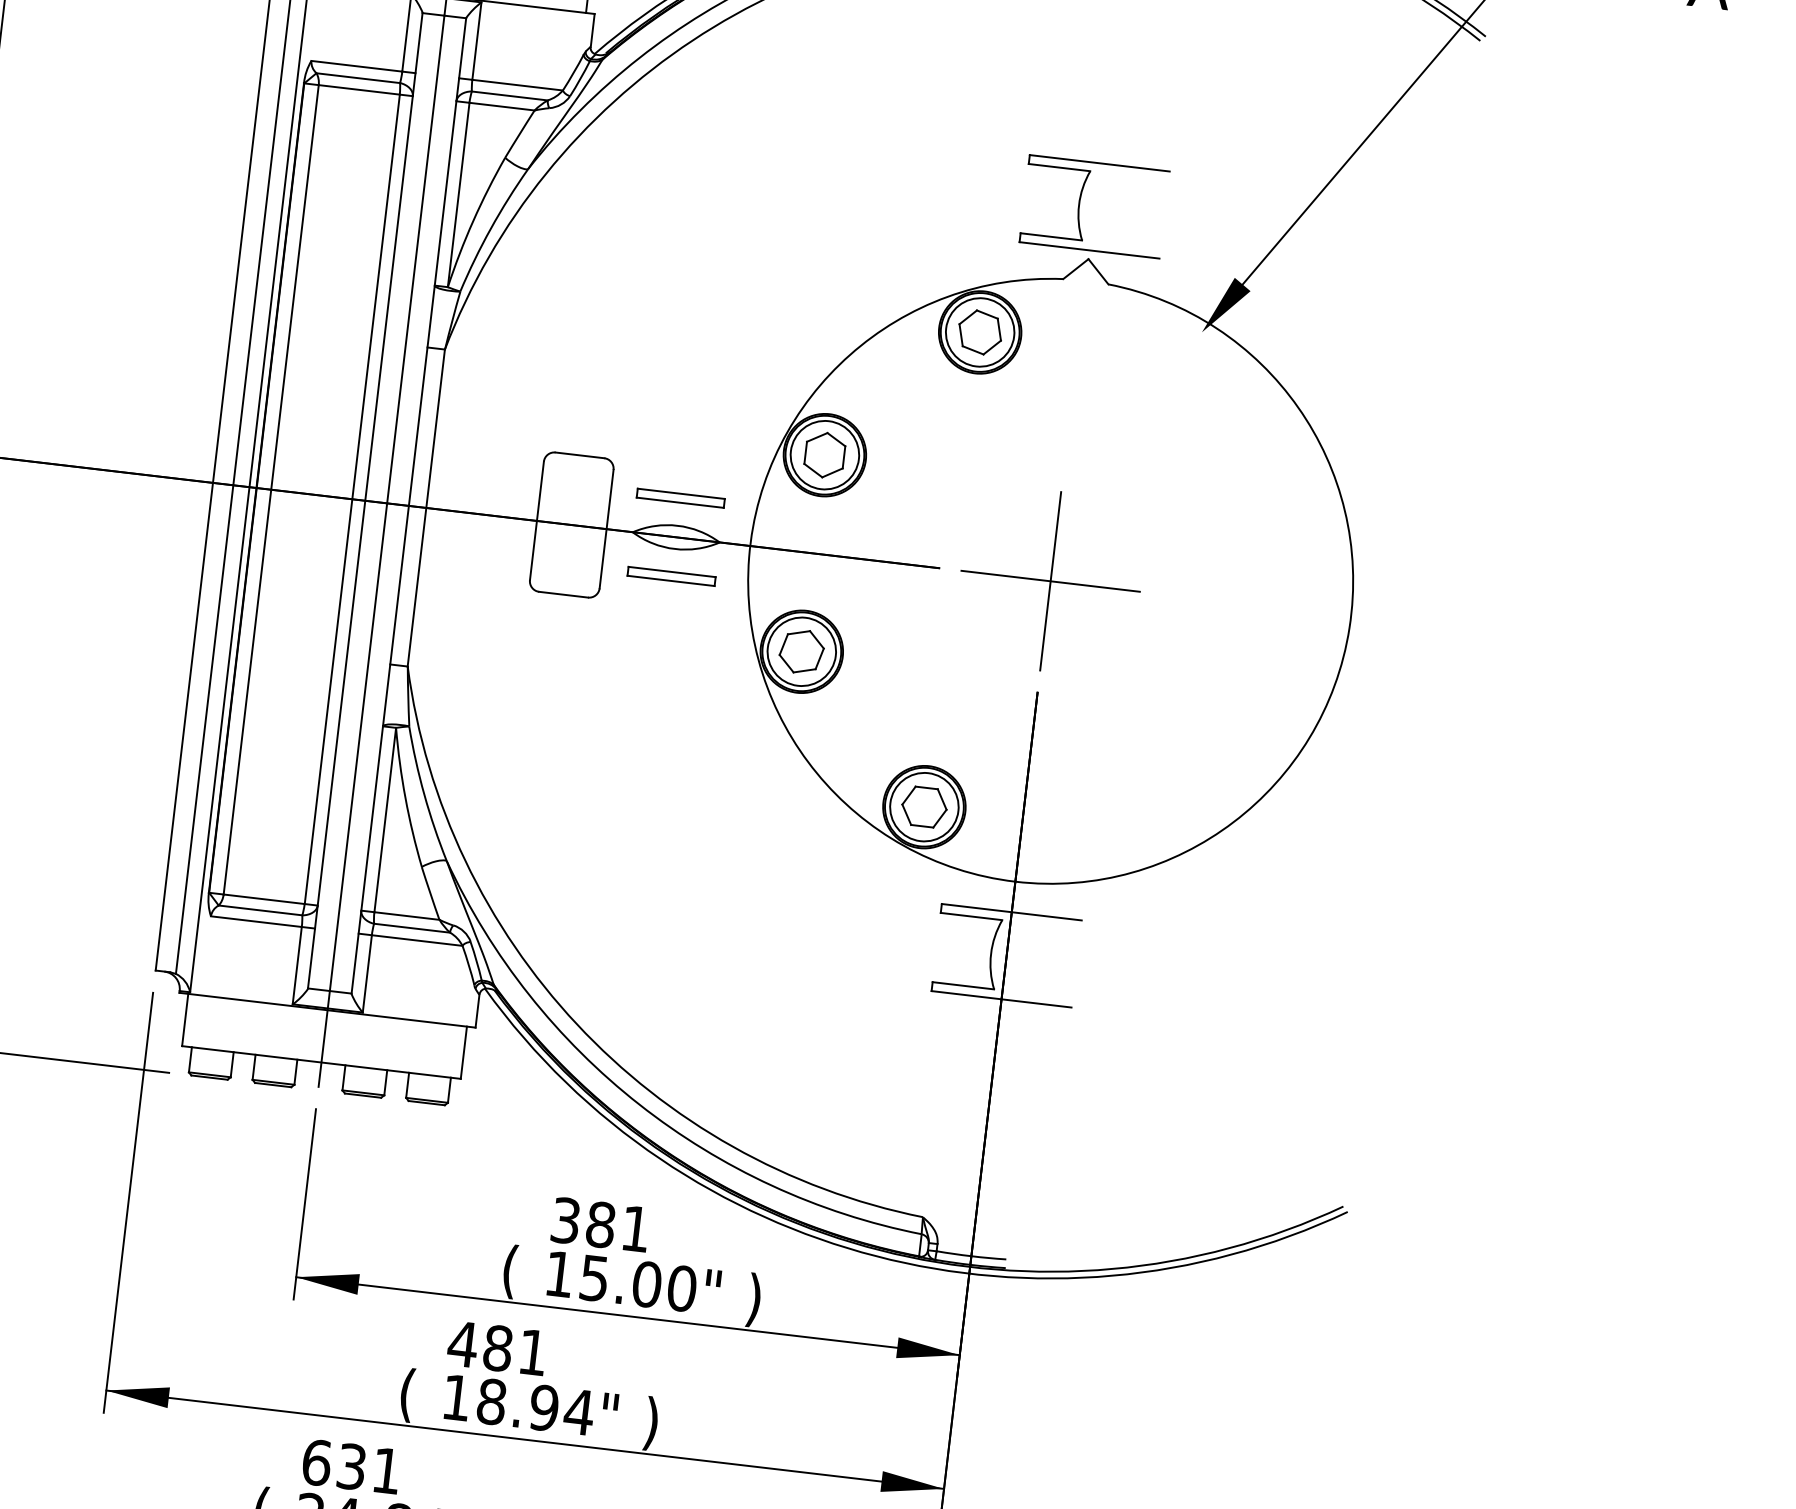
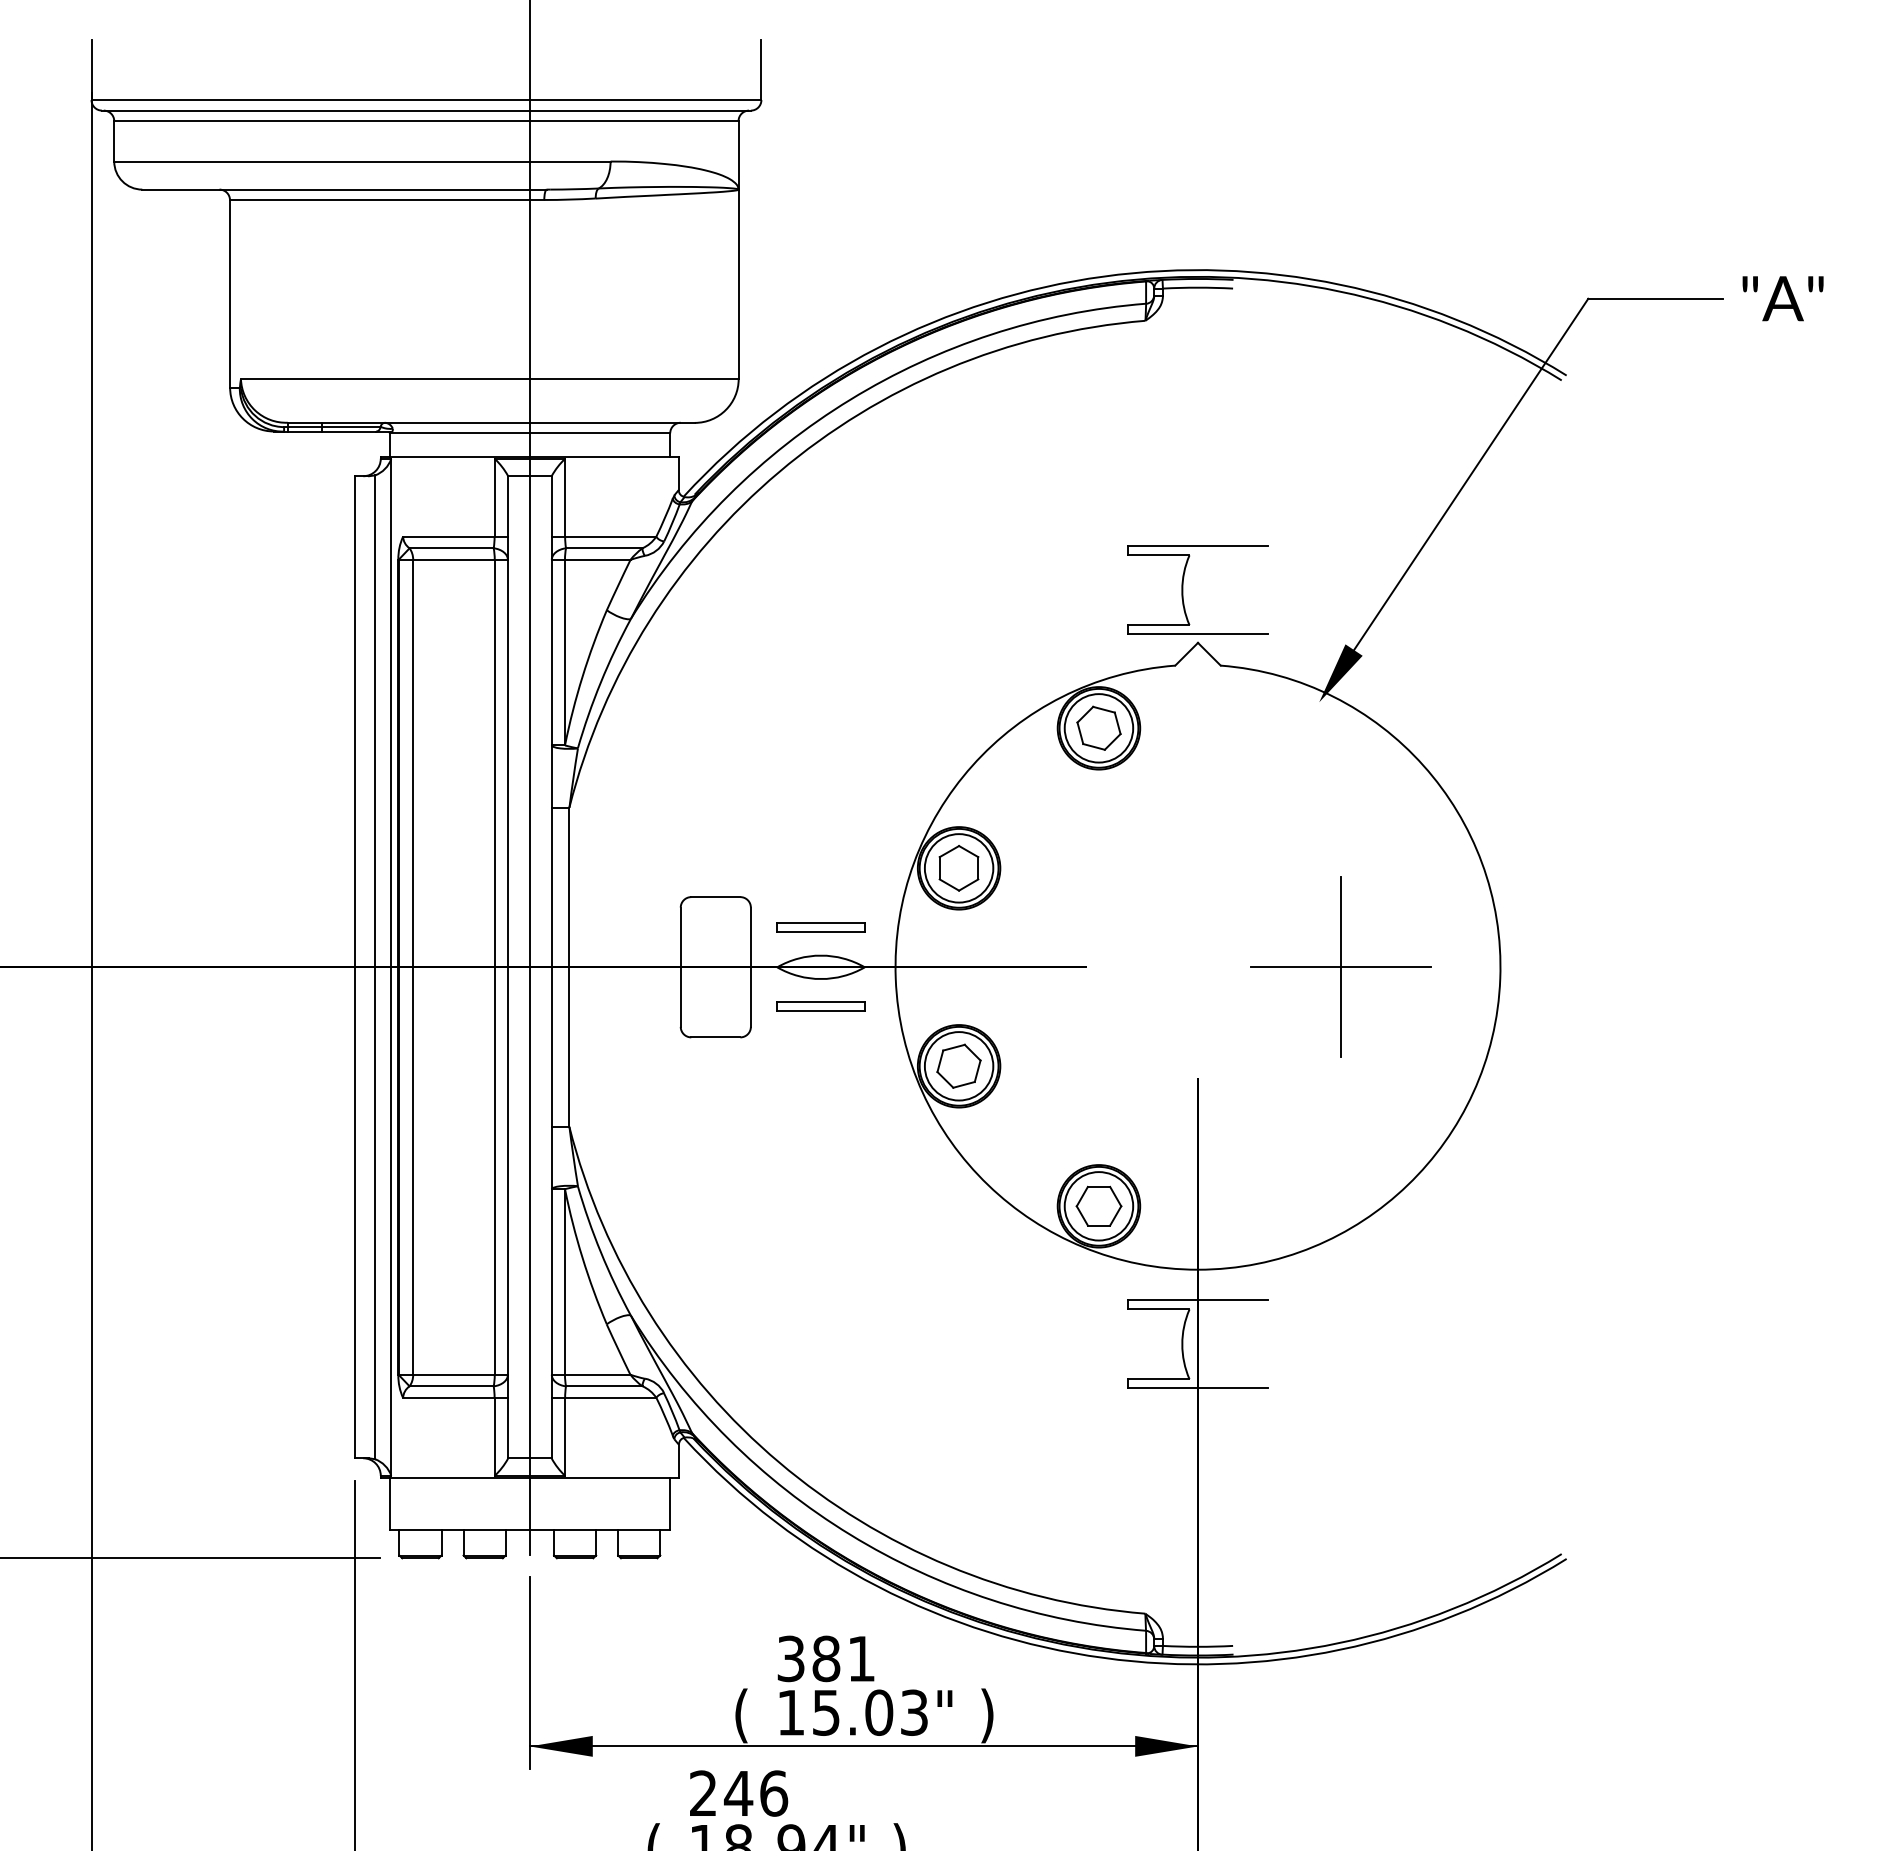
part: (1050, 580) -> (1340, 966), moved
text: (682, 1288) -> (914, 1712), 15.00" -> 15.03"
text: (497, 1348) -> (738, 1793), 481 -> 246

